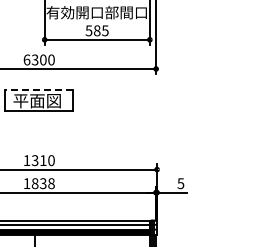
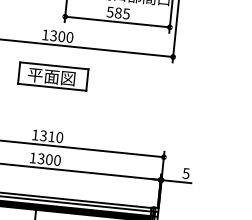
text: (26, 59) -> (45, 34), 6300 -> 1300
line: (38, 89) -> (54, 65), dashed -> solid
text: (42, 183) -> (48, 159), 1838 -> 1300

